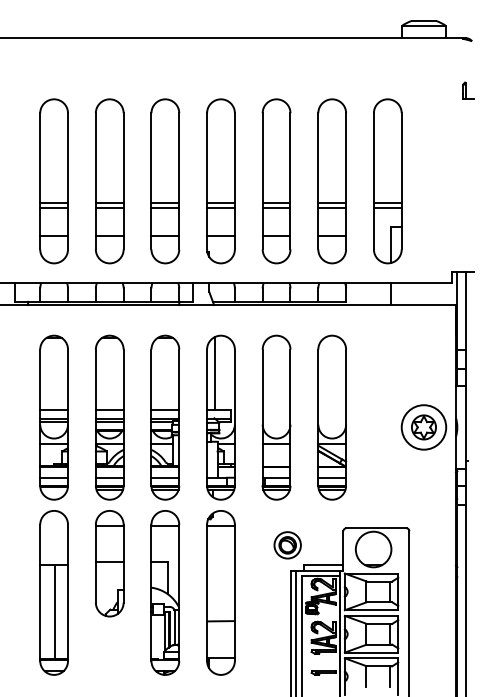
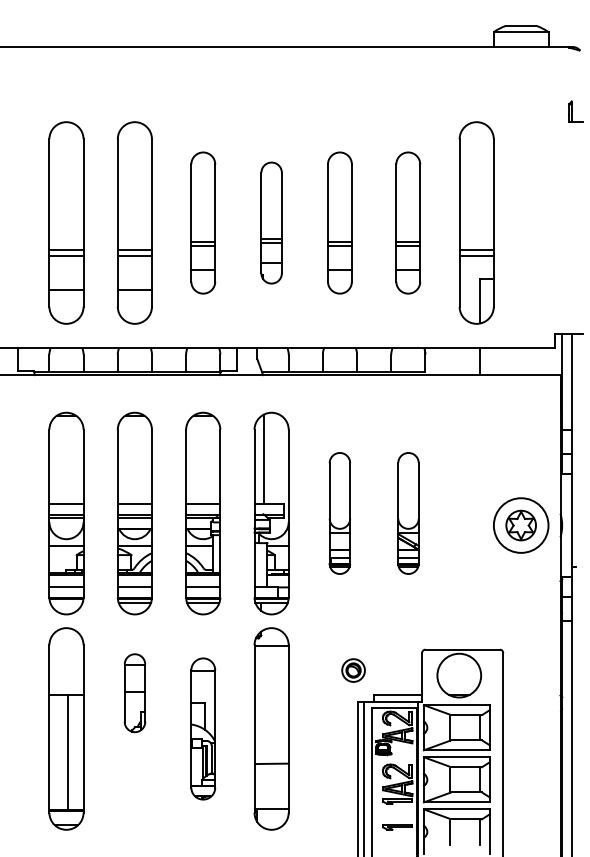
part: (165, 181) -> (203, 223), size x0.7
part: (220, 181) -> (271, 223), size x0.6
part: (276, 181) -> (339, 223), size x0.7
part: (331, 181) -> (407, 223), size x0.7
part: (276, 417) -> (339, 513), size x0.6
part: (332, 417) -> (408, 513), size x0.6
part: (287, 545) -> (353, 670), size x0.7
part: (109, 563) -> (134, 692), size x0.6
part: (165, 592) -> (203, 728), size x0.7

